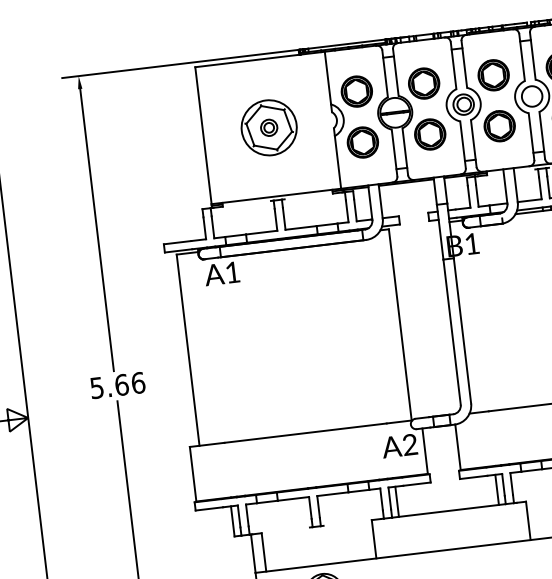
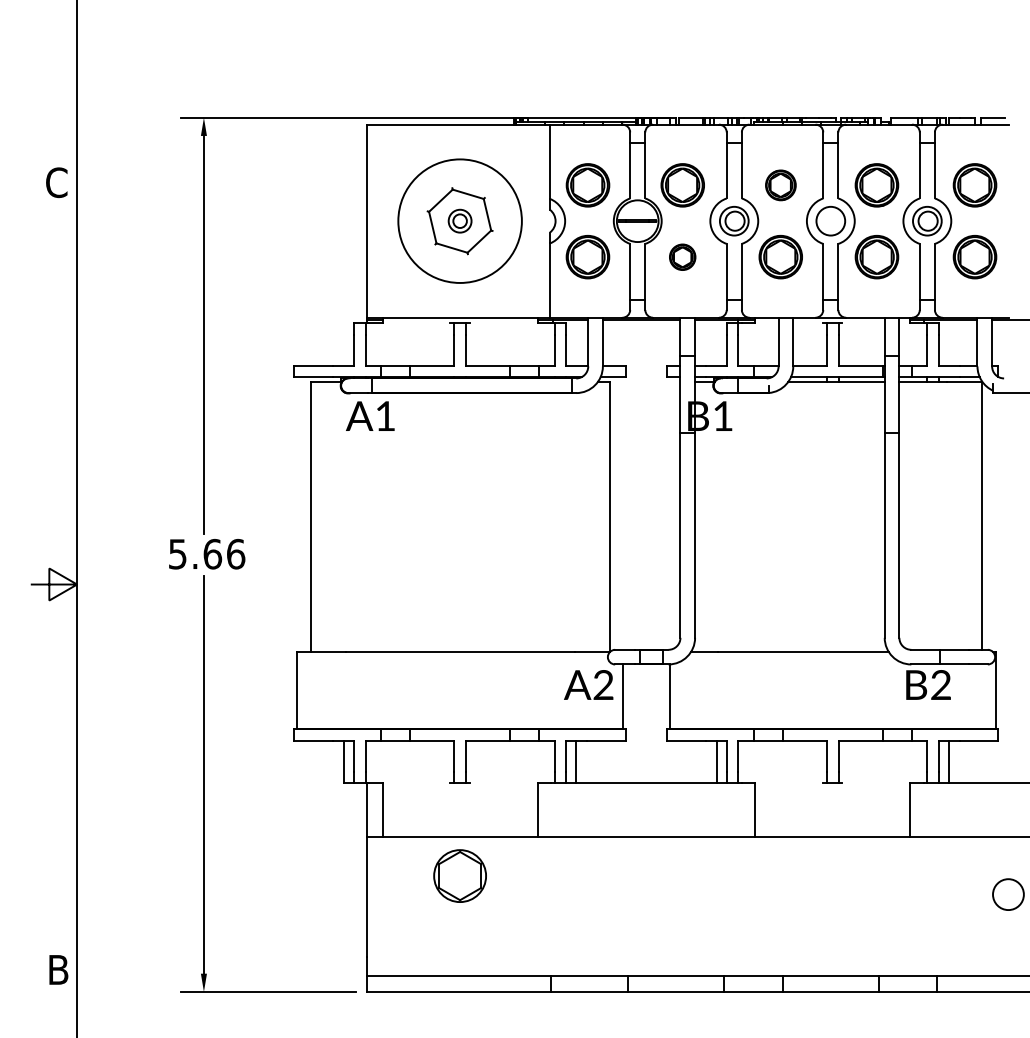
part: (493, 75) -> (780, 185), size x0.7
circle: (268, 127) -> (459, 220), size x1.6
part: (430, 134) -> (682, 257), size x0.6

